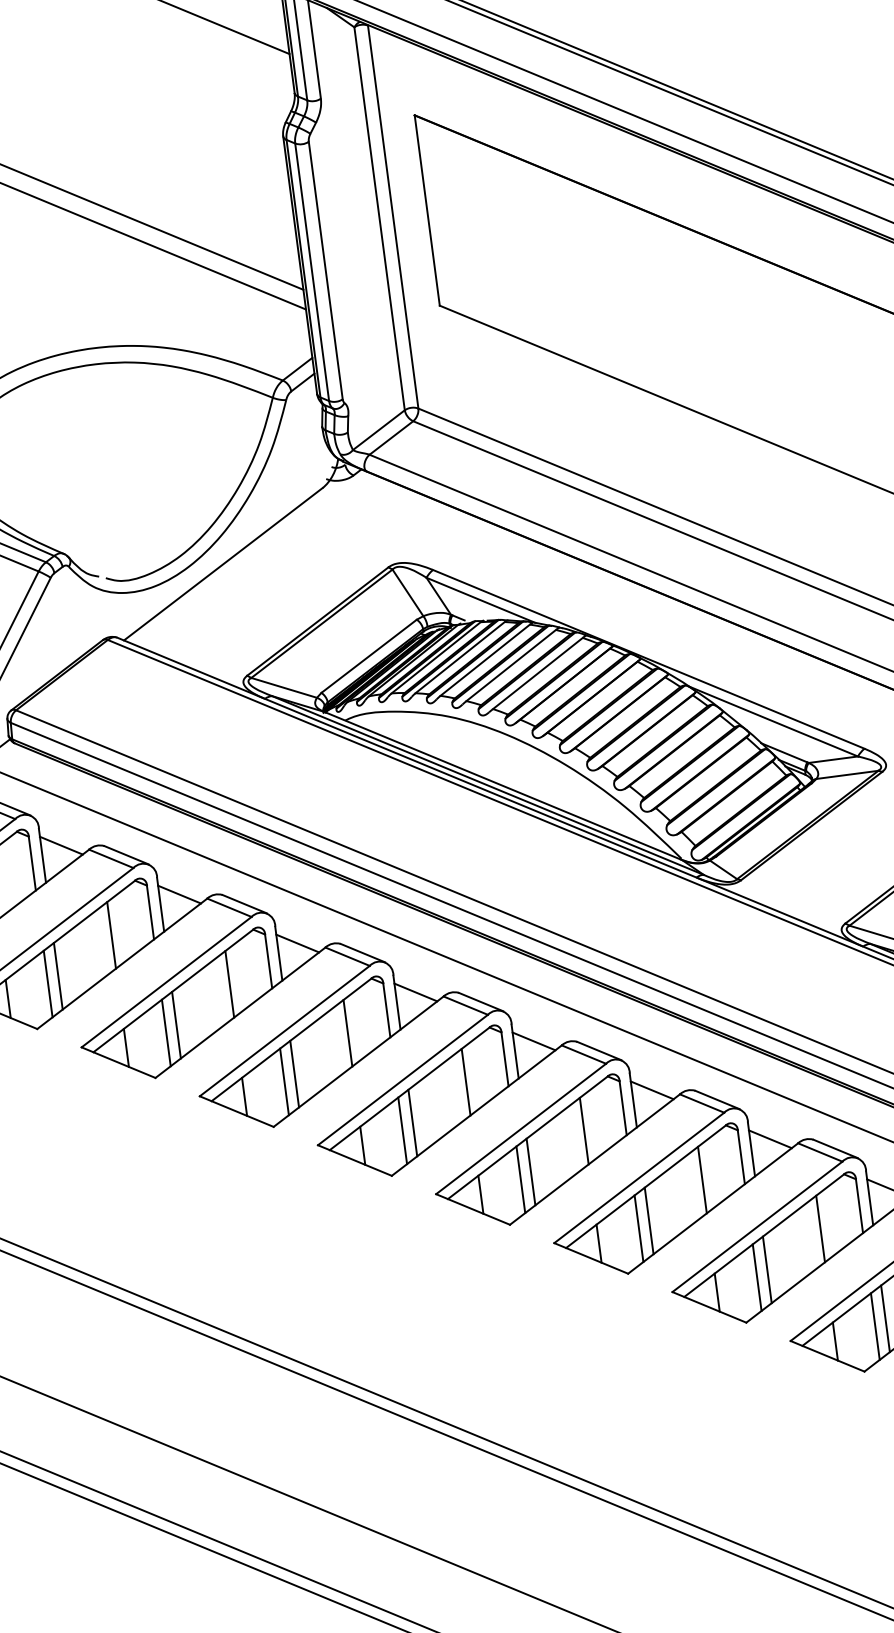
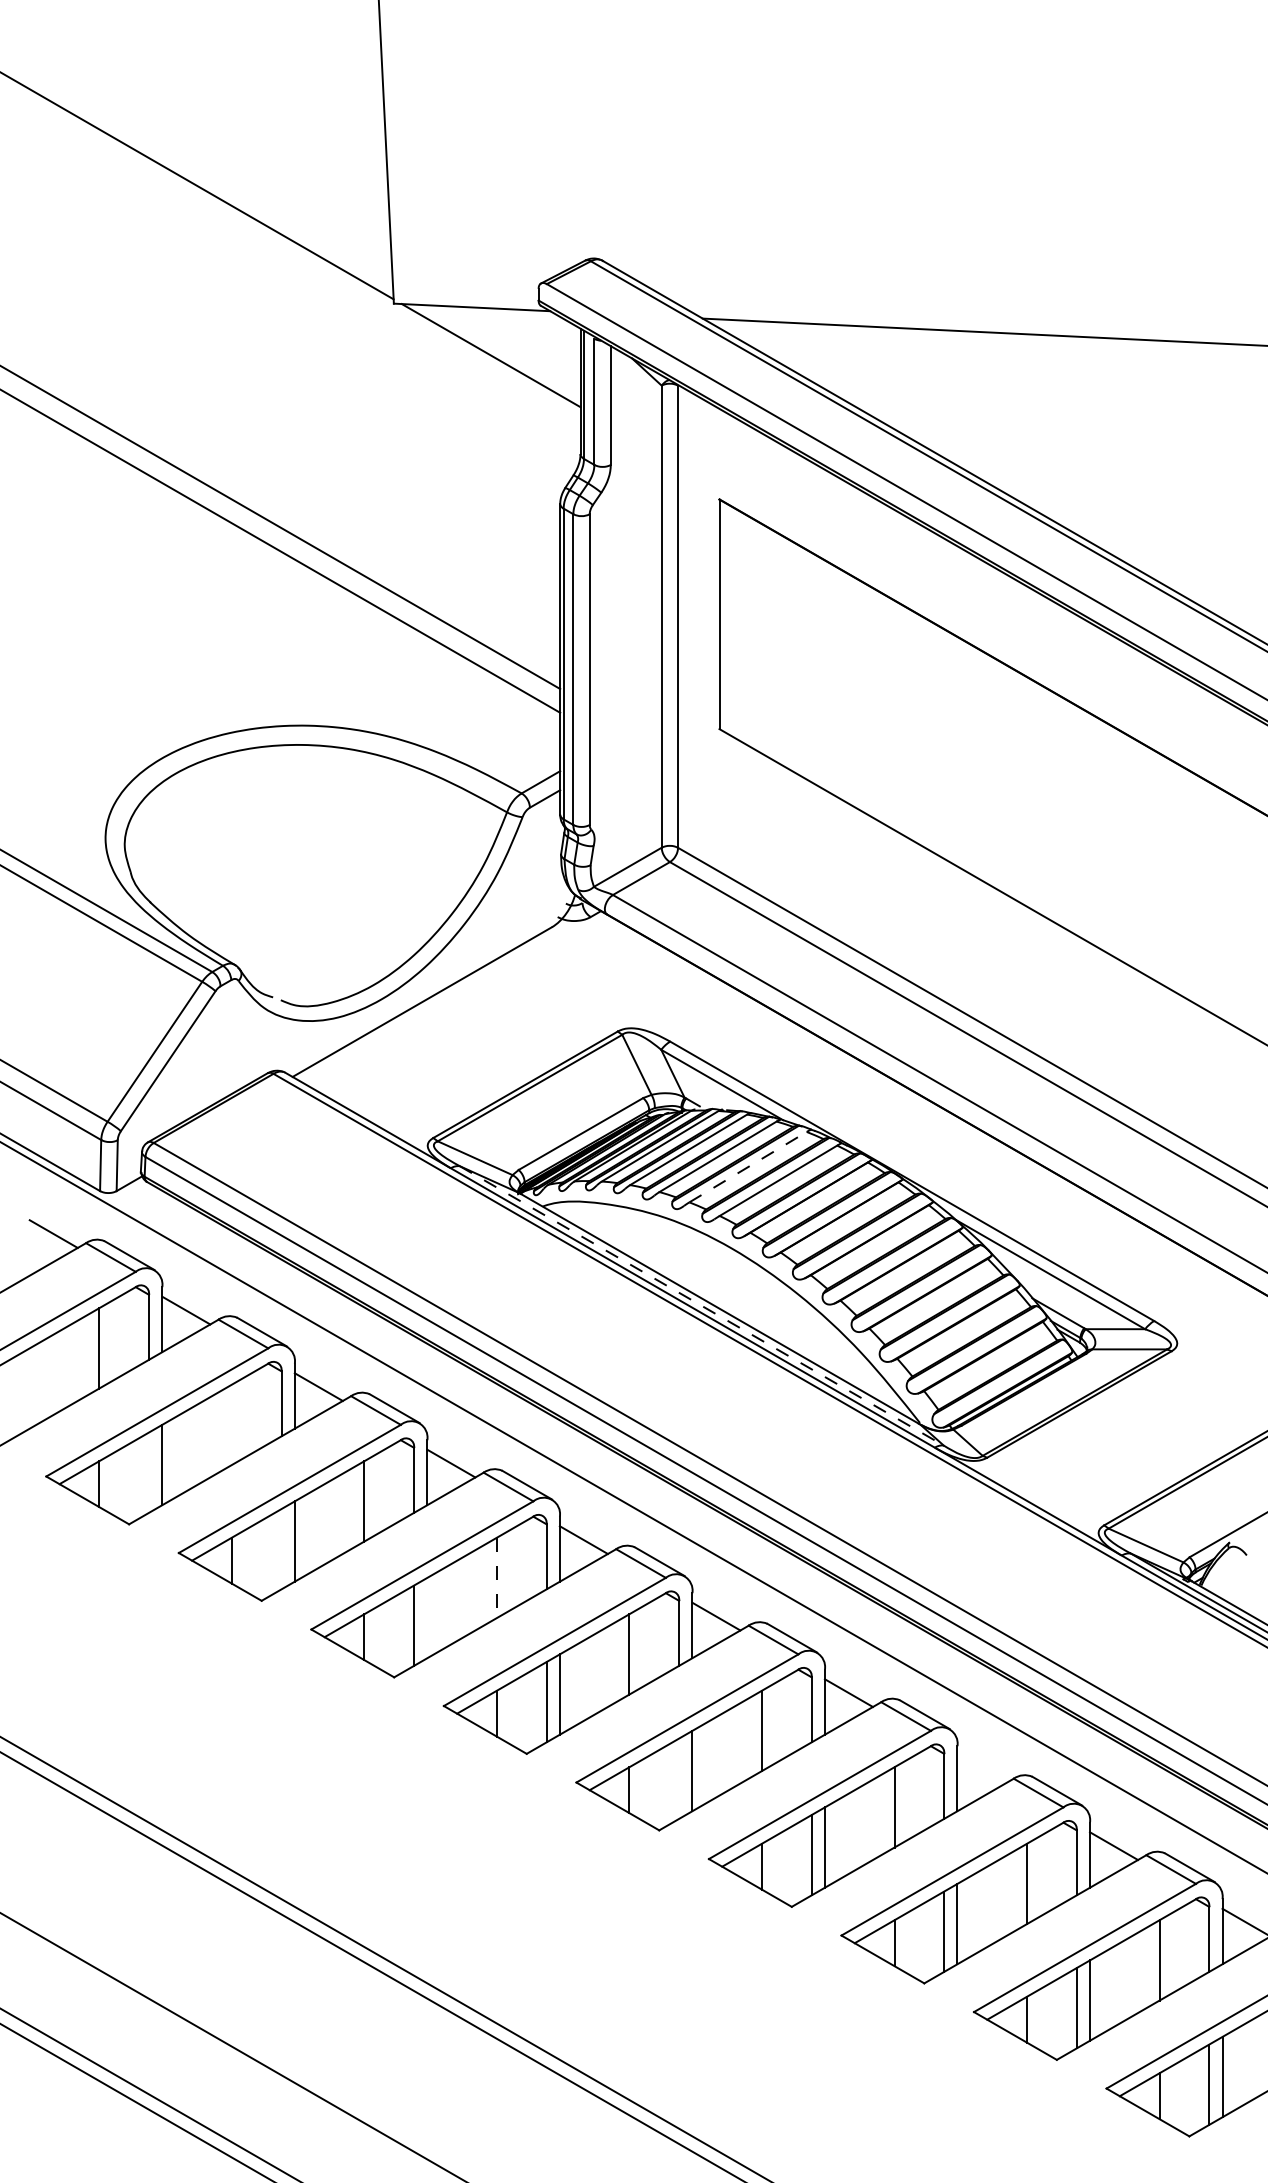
line: (511, 664) -> (748, 1166), solid -> dashed
line: (488, 785) -> (702, 1306), solid -> dashed
line: (111, 935) -> (231, 1424), removed
line: (48, 983) -> (149, 1472), removed
line: (166, 1033) -> (281, 1549), removed
line: (347, 1033) -> (496, 1578), solid -> dashed
line: (294, 1073) -> (427, 1617), removed
line: (770, 1139) -> (981, 1769), removed
line: (521, 1179) -> (679, 1778), removed

